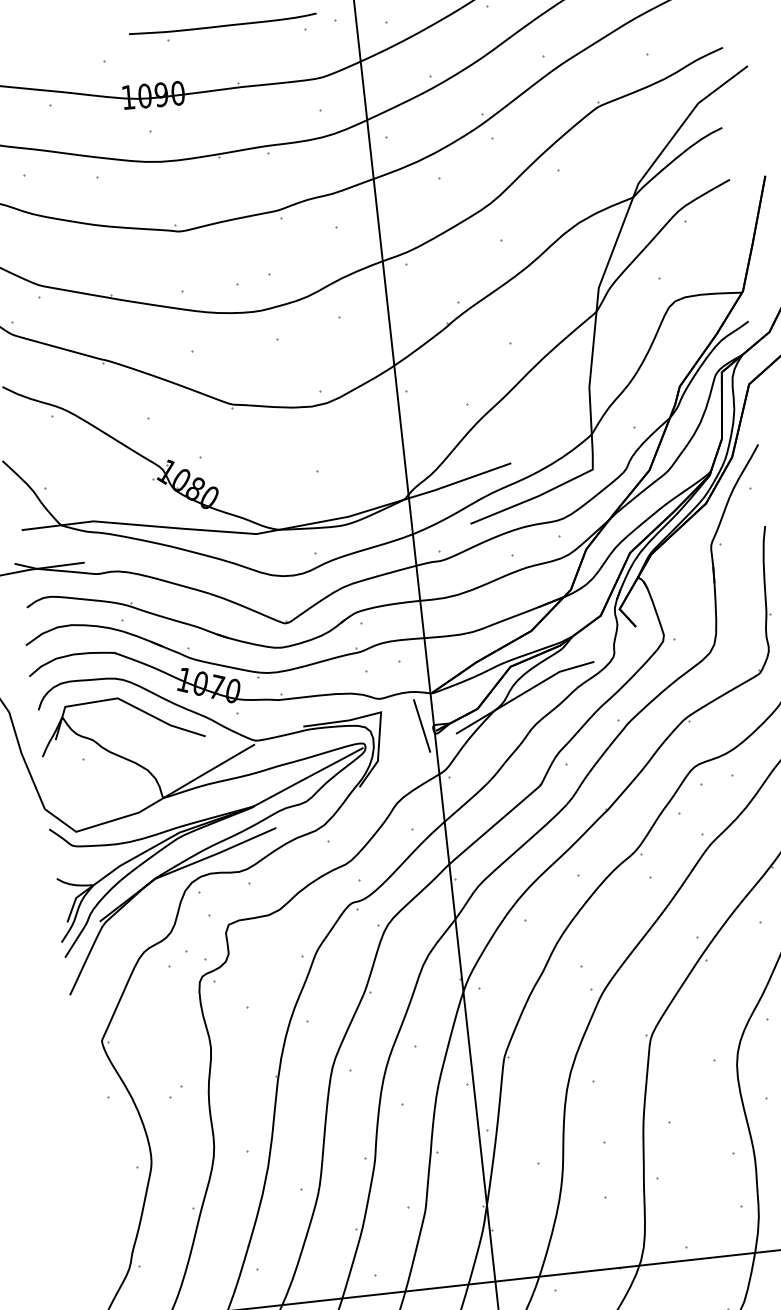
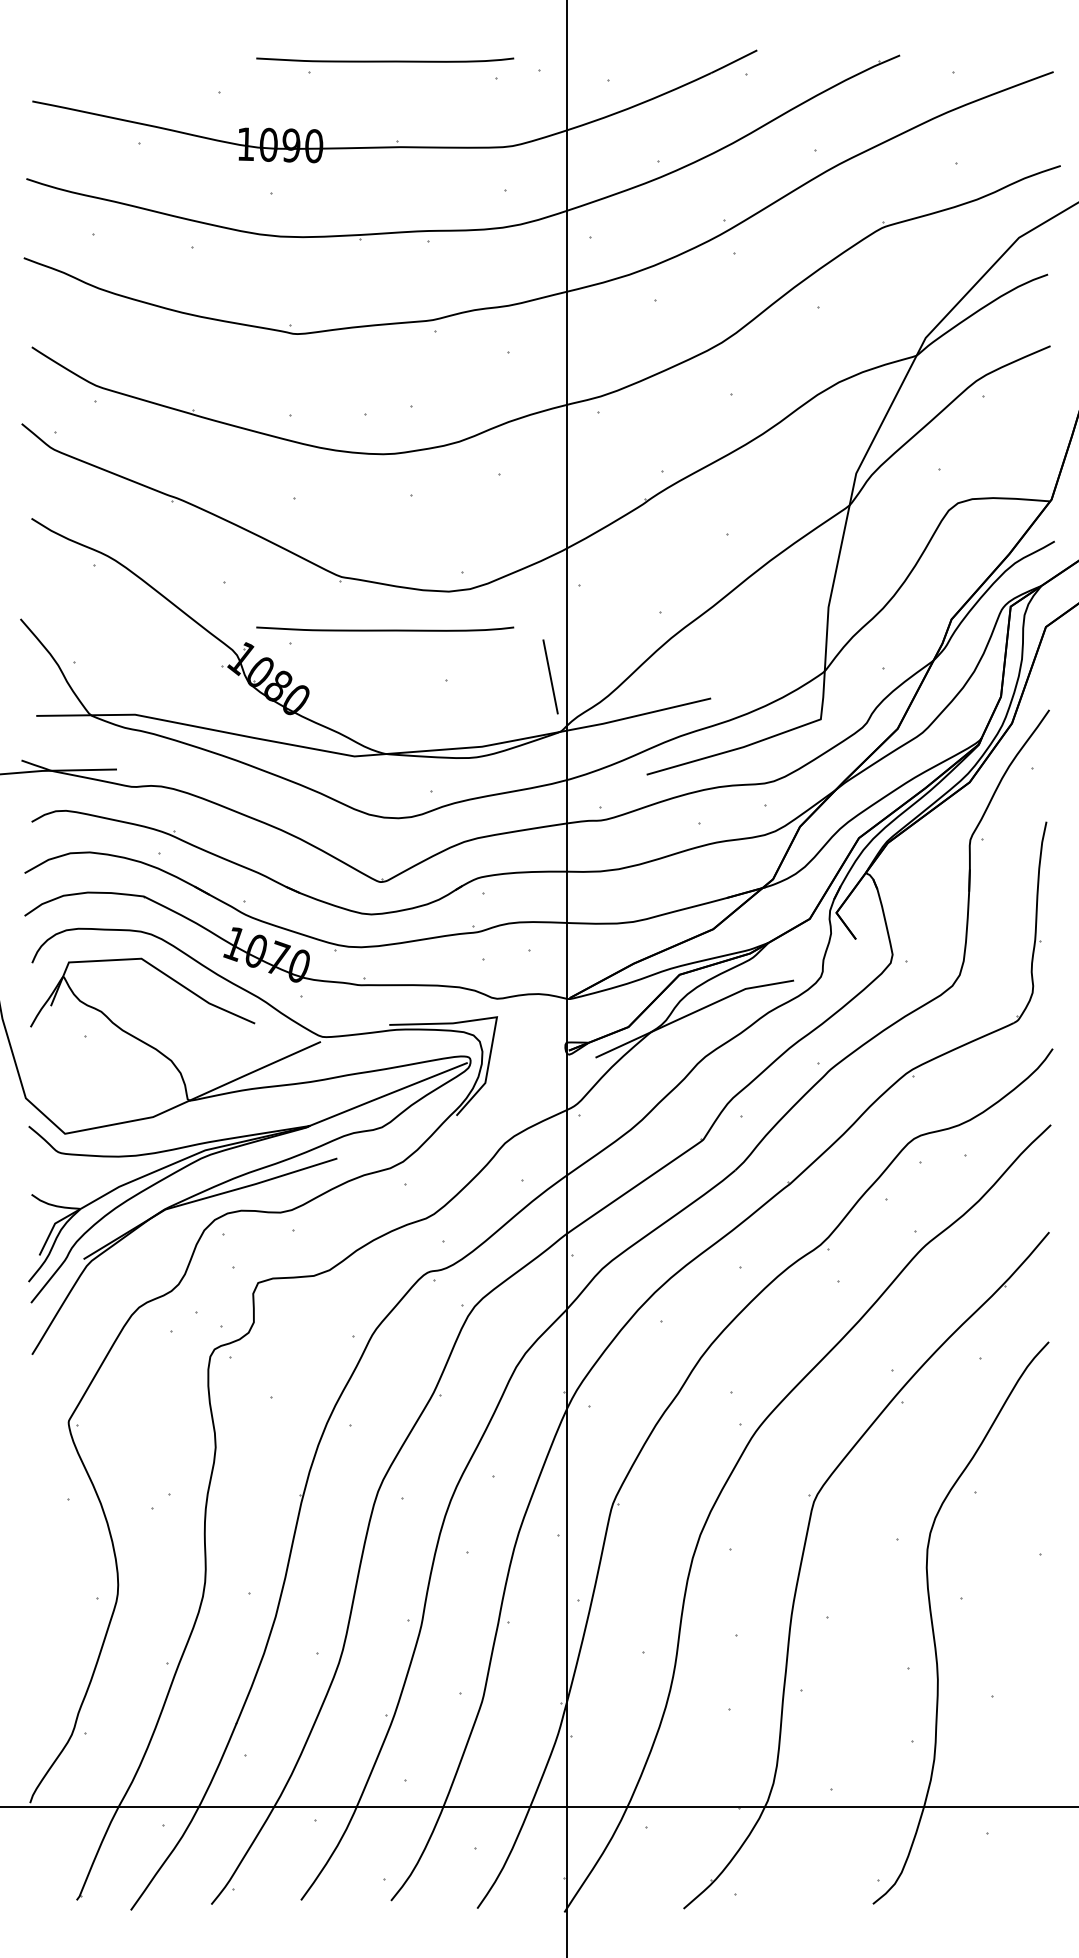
curve: (268, 439) -> (385, 629), added
line: (421, 725) -> (550, 676), moved

